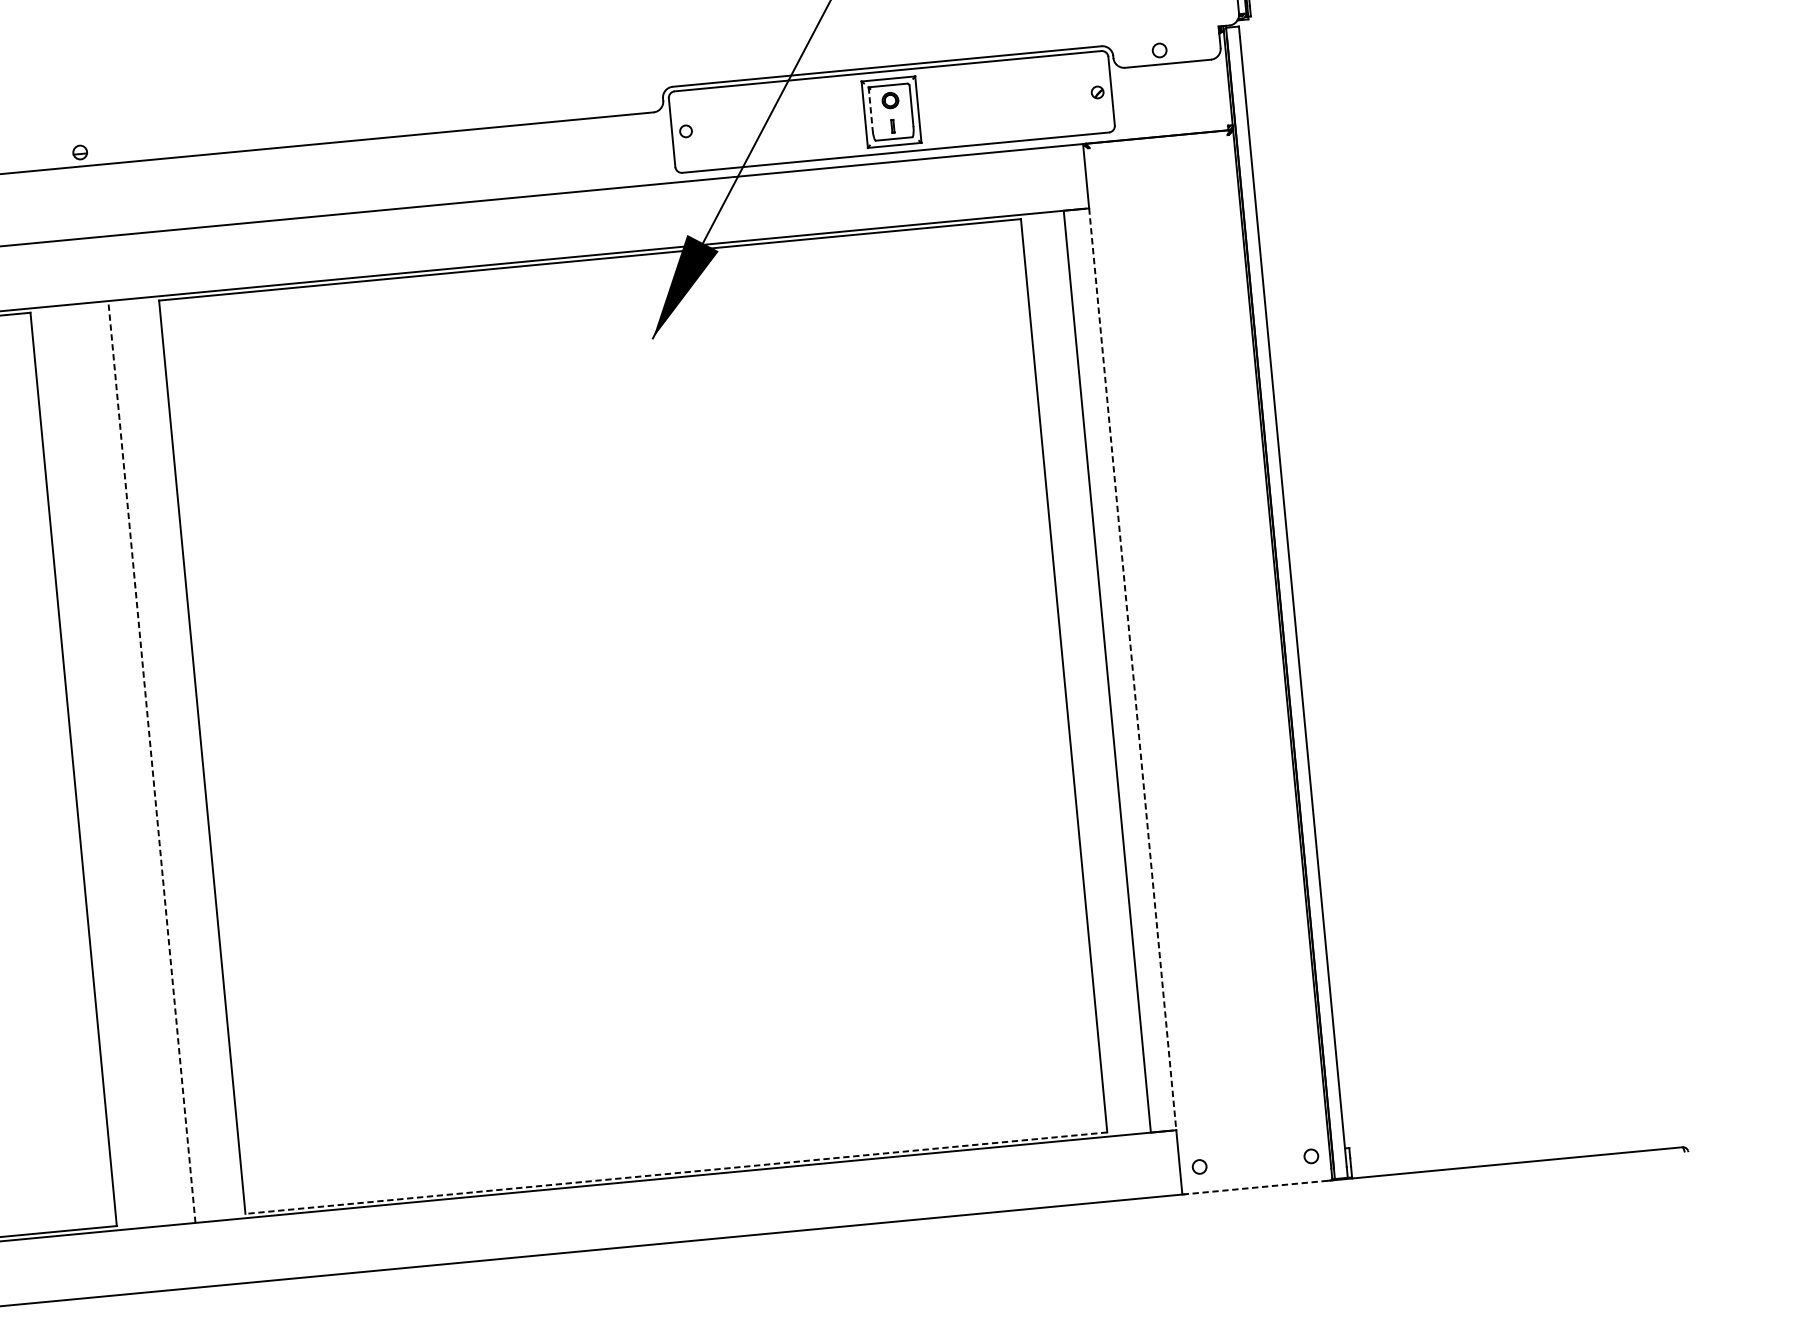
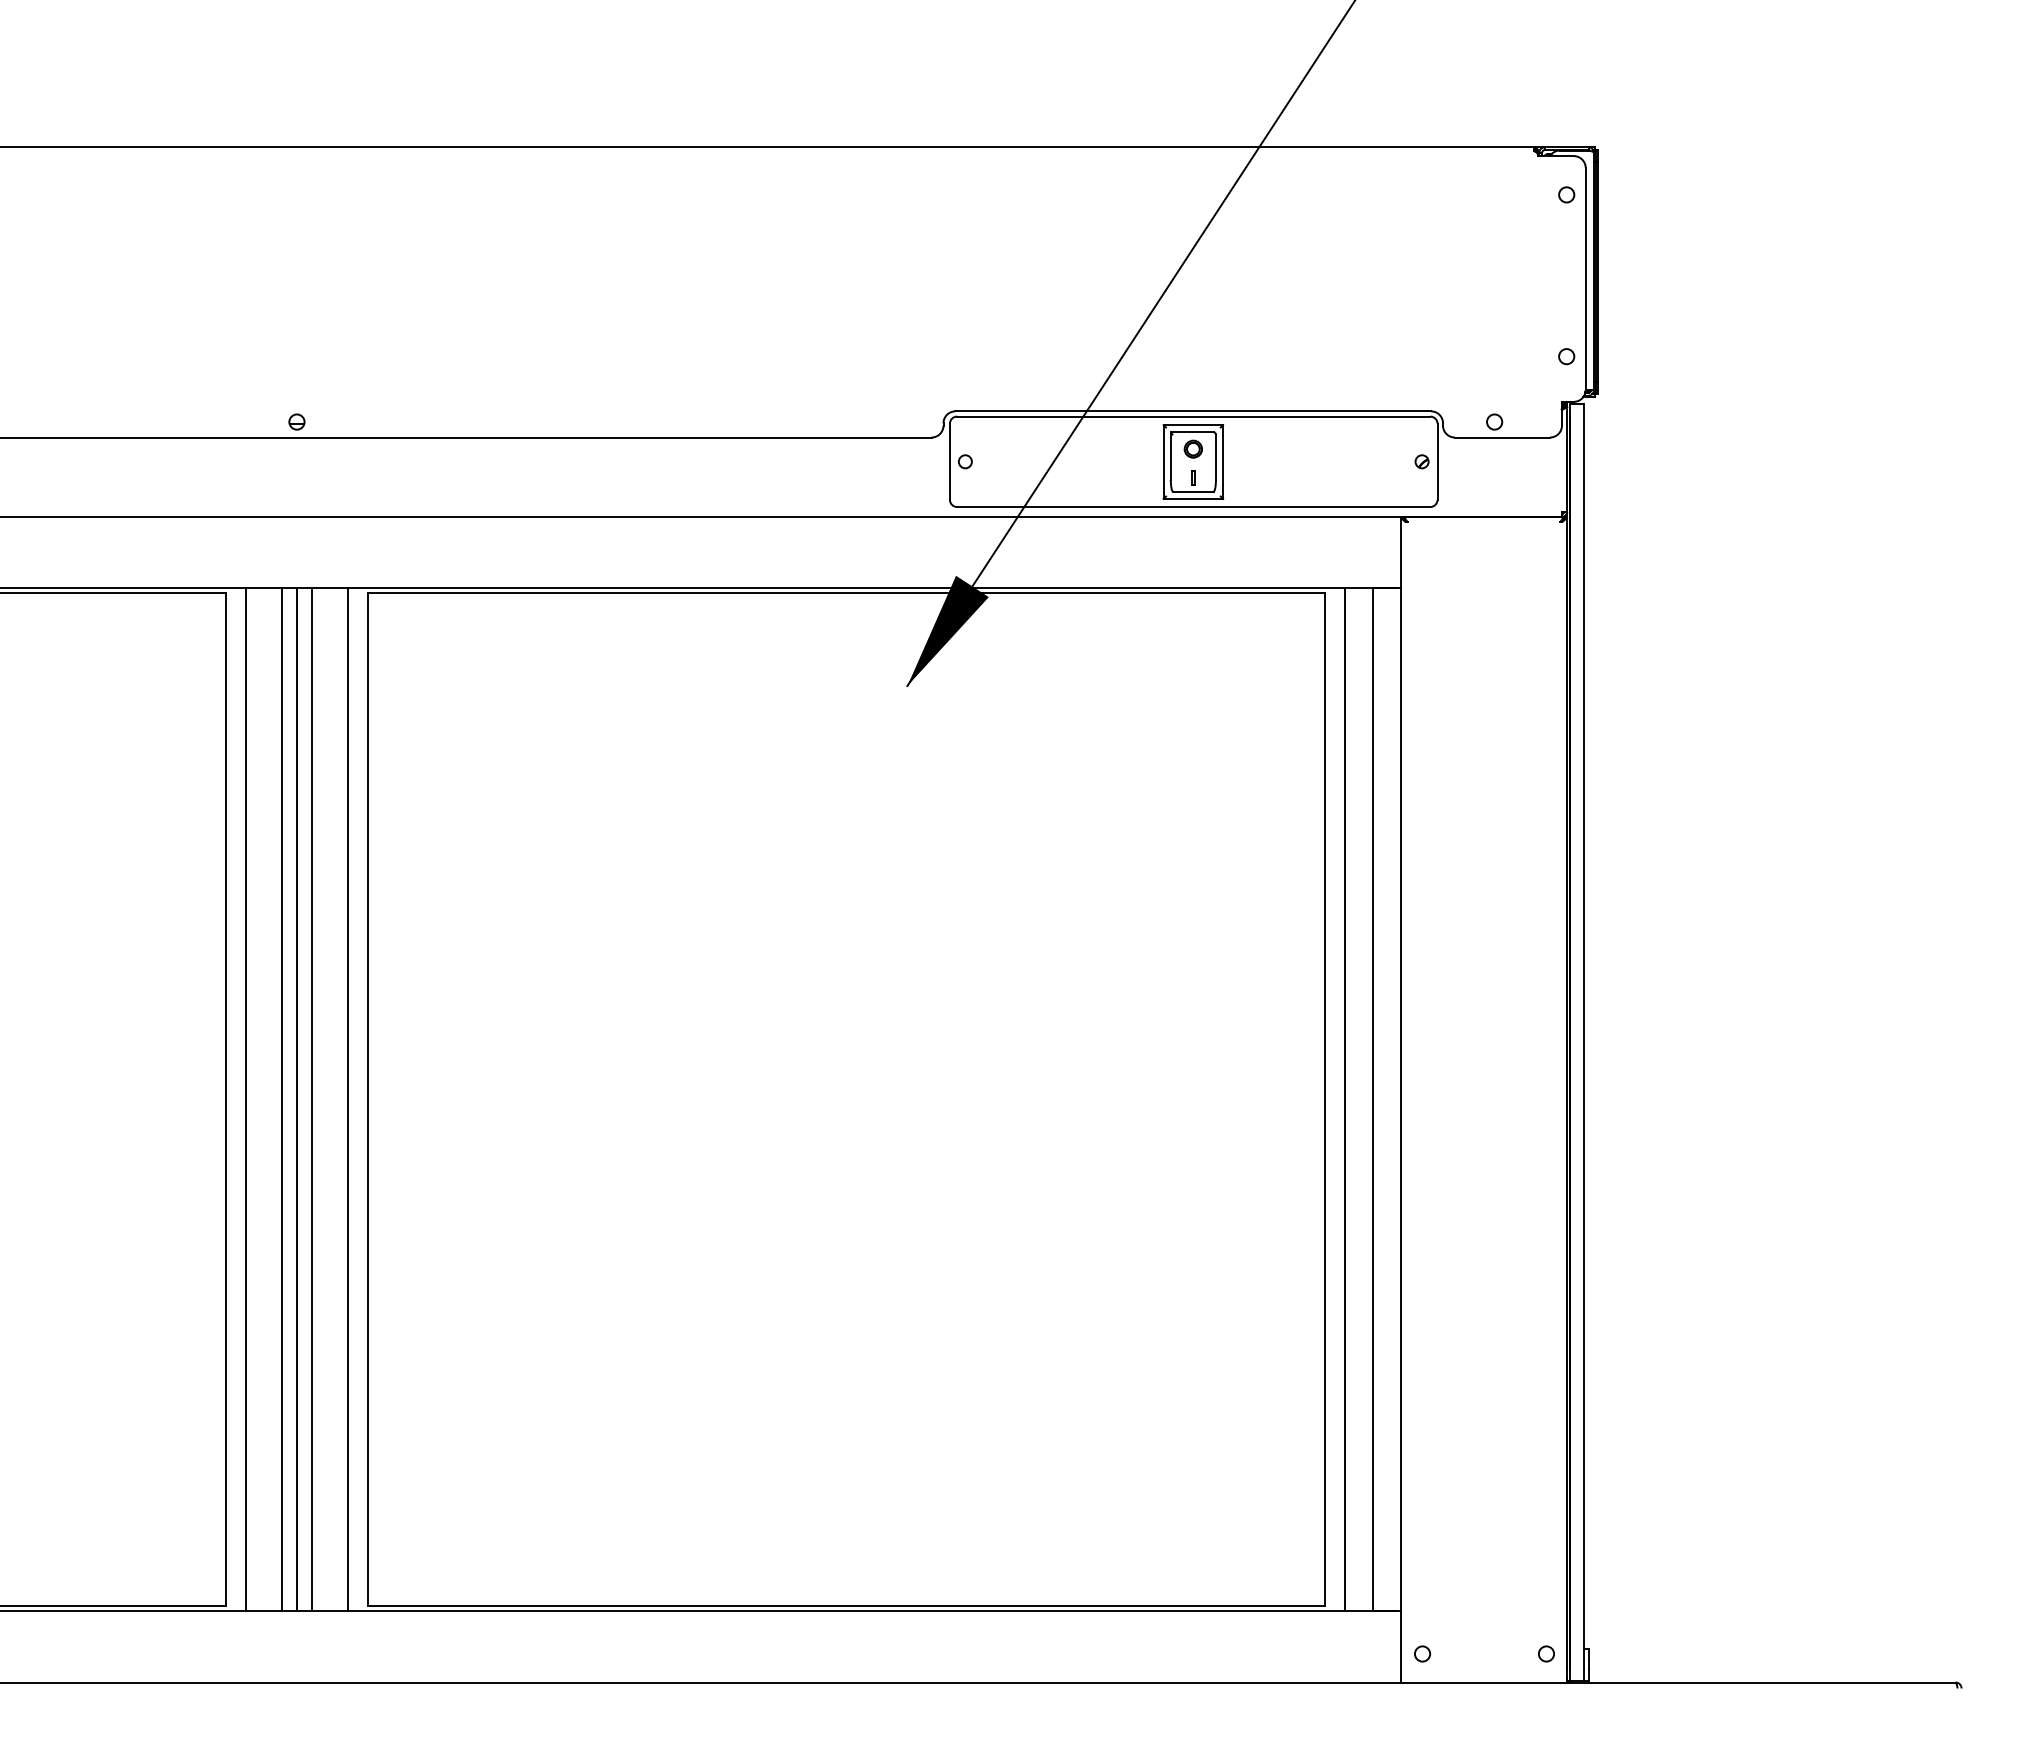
line: (870, 109) -> (1170, 456), dashed -> solid
line: (1132, 669) -> (1400, 1100), dashed -> solid
line: (1082, 673) -> (1344, 1099), added
line: (184, 758) -> (348, 1099), added
line: (151, 761) -> (312, 1099), dashed -> solid
line: (137, 763) -> (296, 1099), added
line: (124, 764) -> (281, 1099), added
line: (91, 767) -> (245, 1099), added
line: (675, 1173) -> (845, 1606), dashed -> solid
line: (1257, 1187) -> (1483, 1682), dashed -> solid

